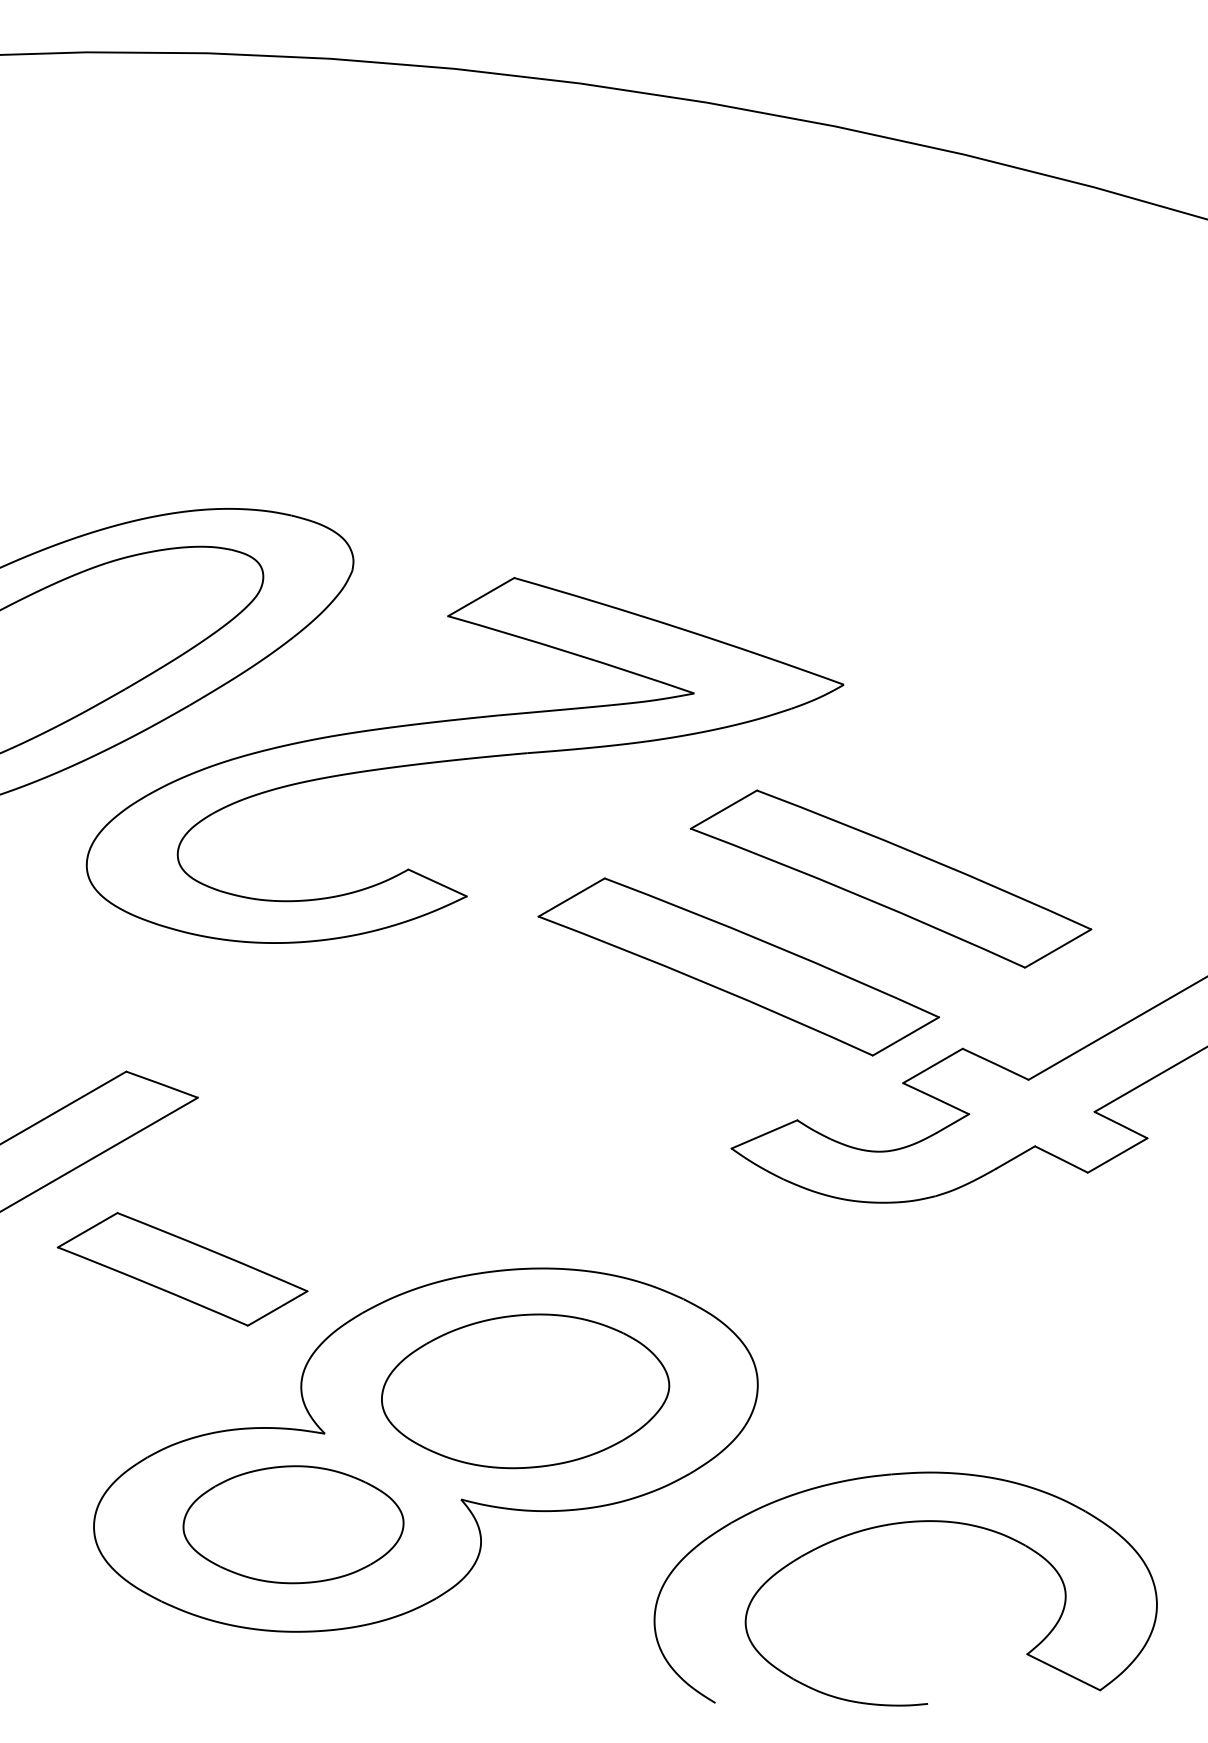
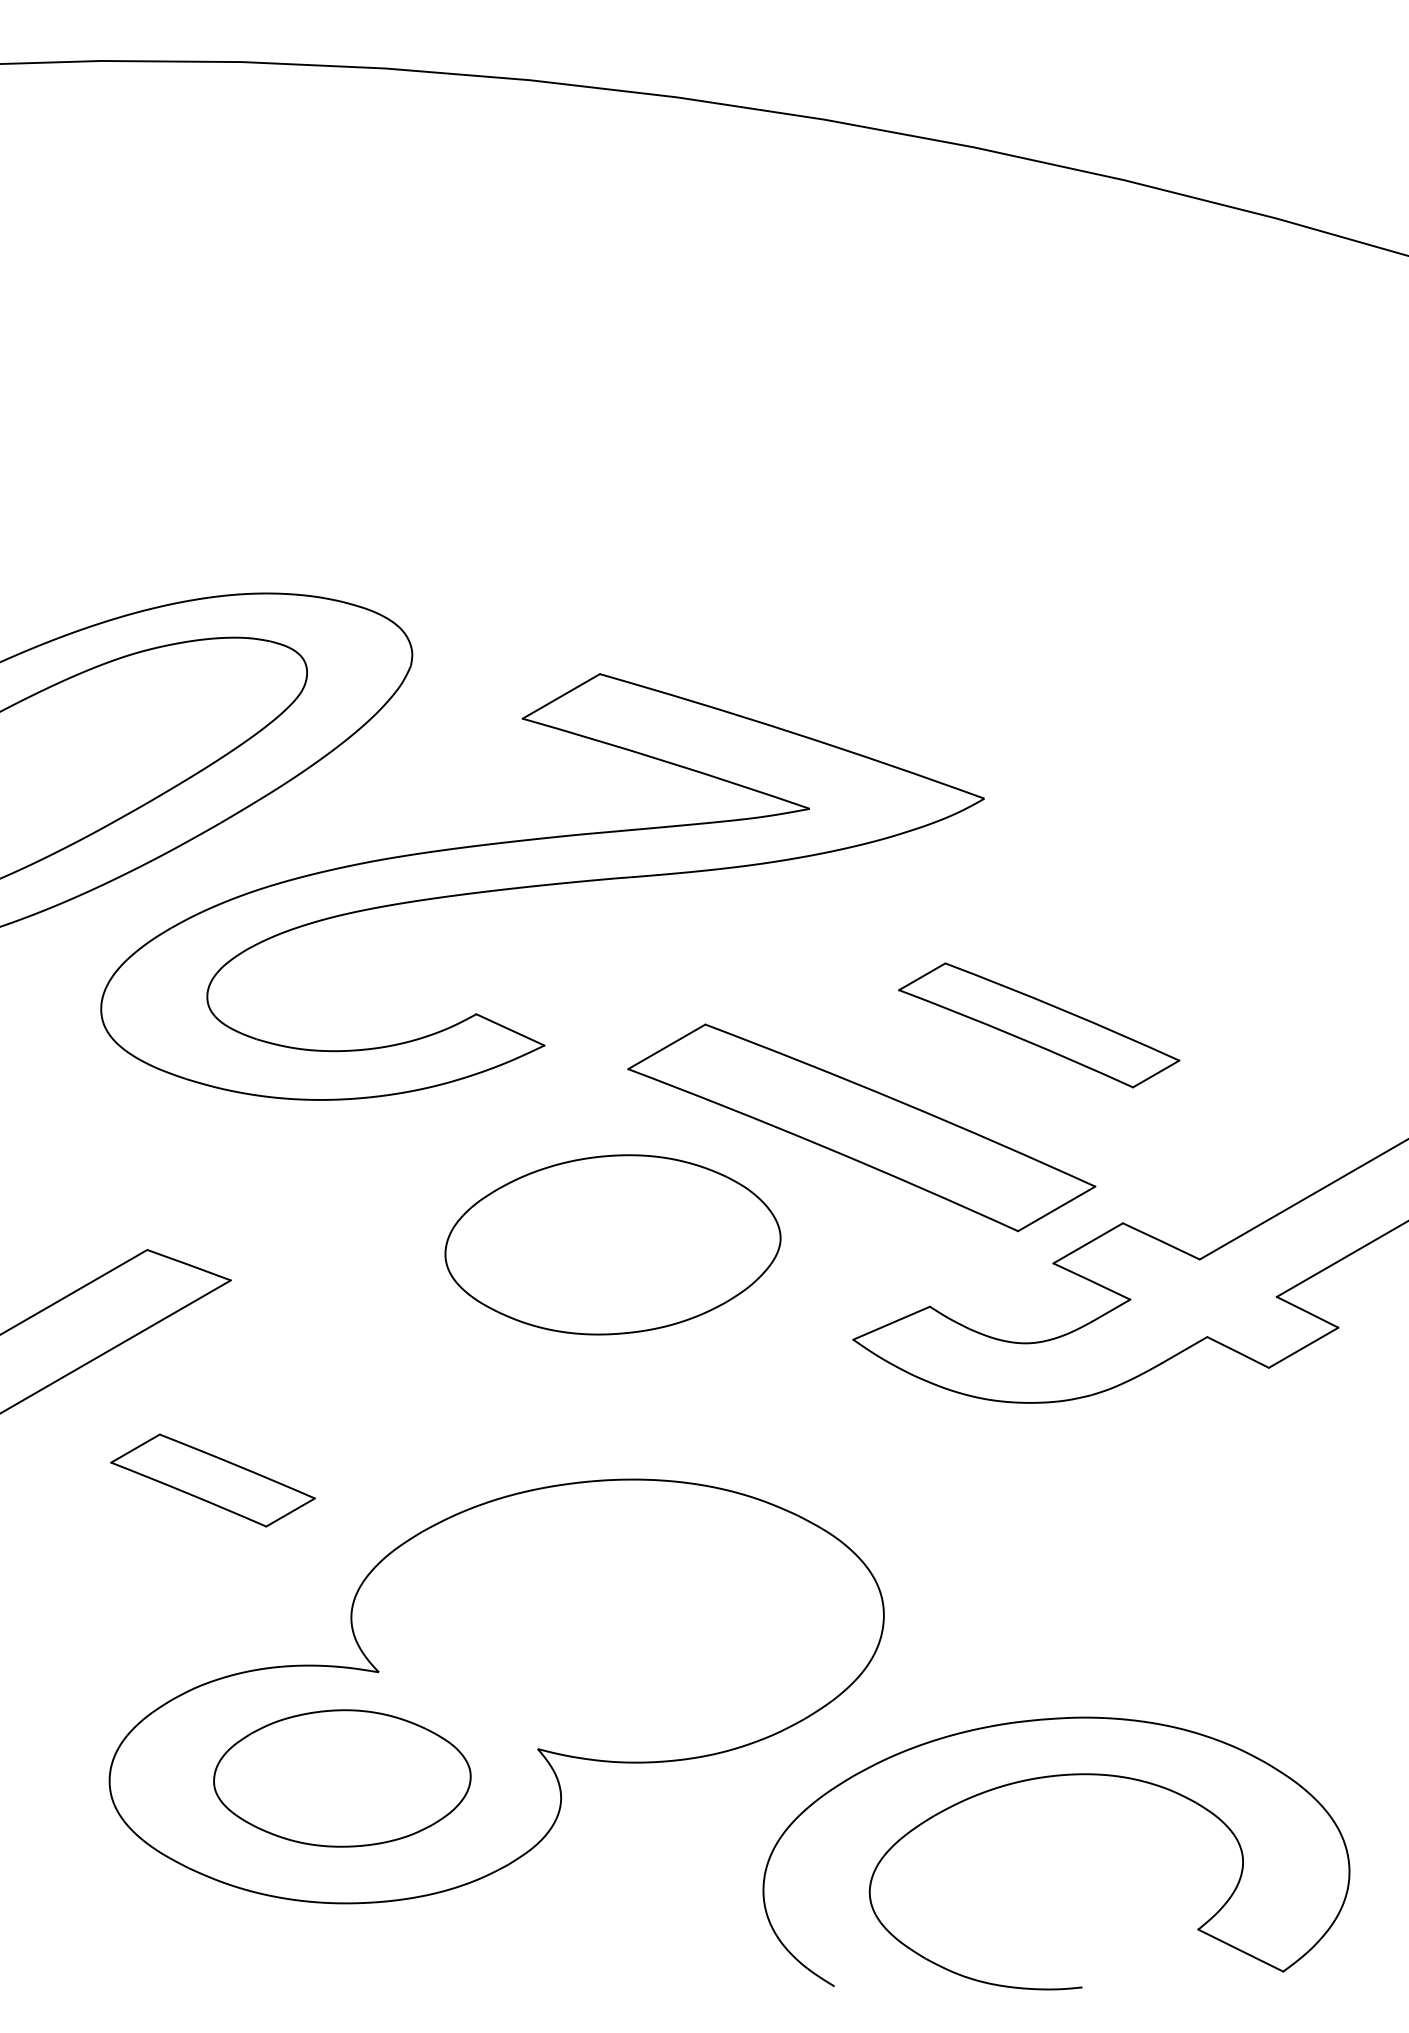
part: (890, 879) -> (1038, 1025), size x0.6
part: (182, 1269) -> (212, 1480), size x0.7
part: (525, 1391) -> (612, 1244), moved

